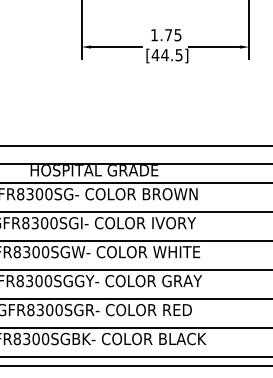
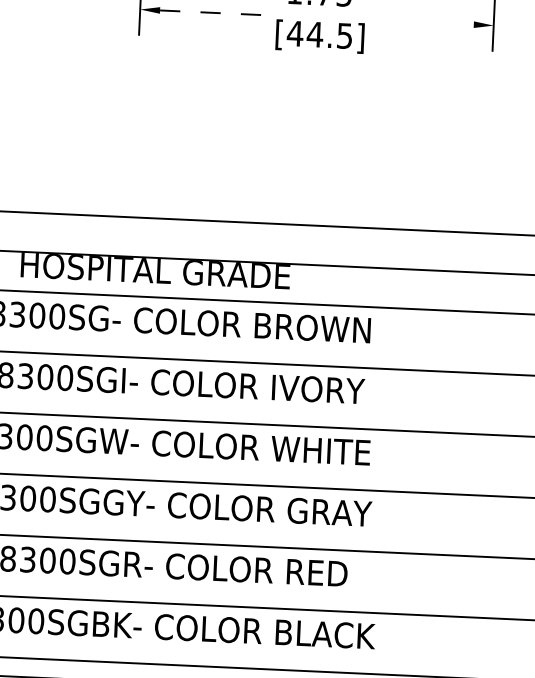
line: (116, 47) -> (213, 13), solid -> dashed
line: (213, 47) -> (418, 23), removed

